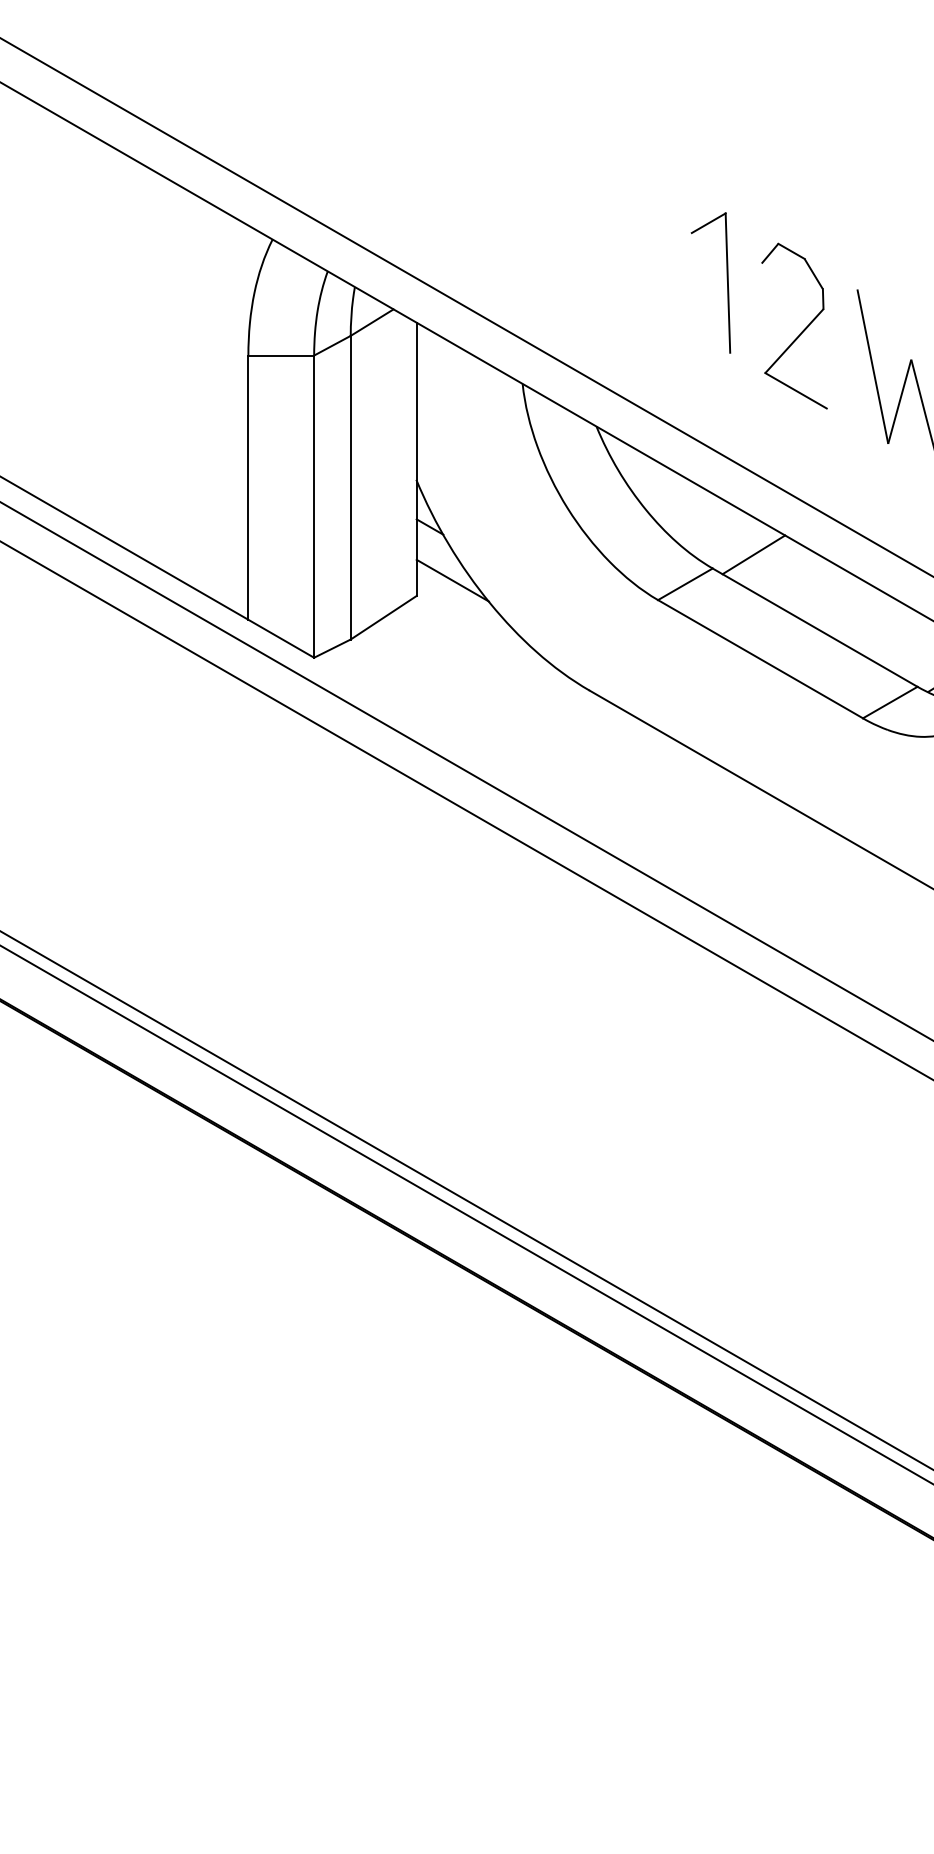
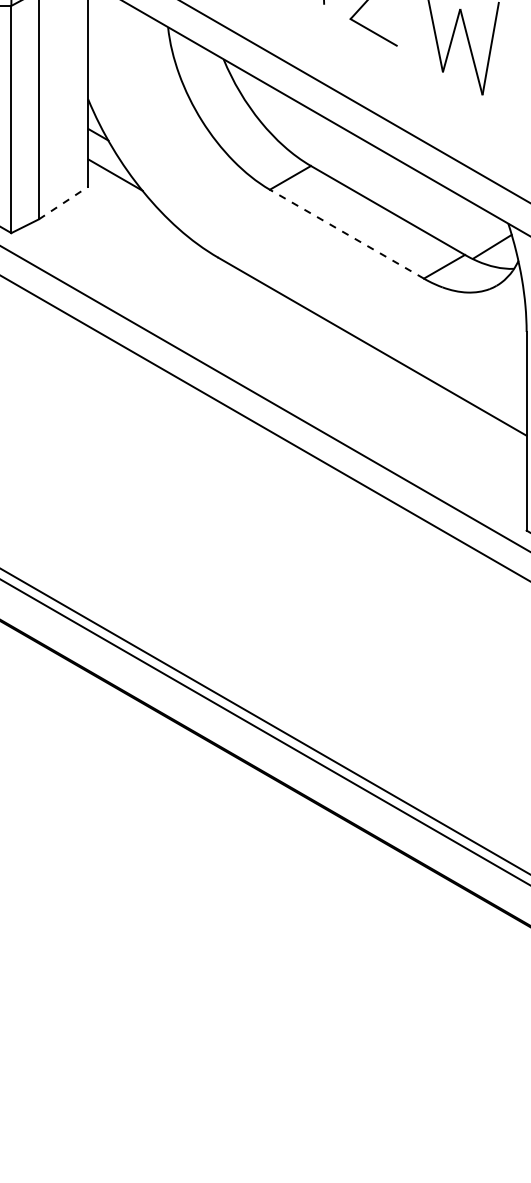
line: (753, 554) -> (341, 155), removed
line: (383, 617) -> (63, 202), solid -> dashed
line: (760, 658) -> (346, 233), solid -> dashed

